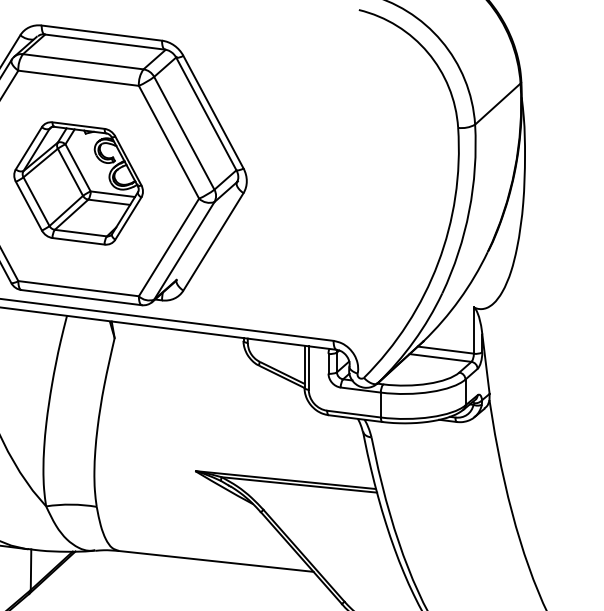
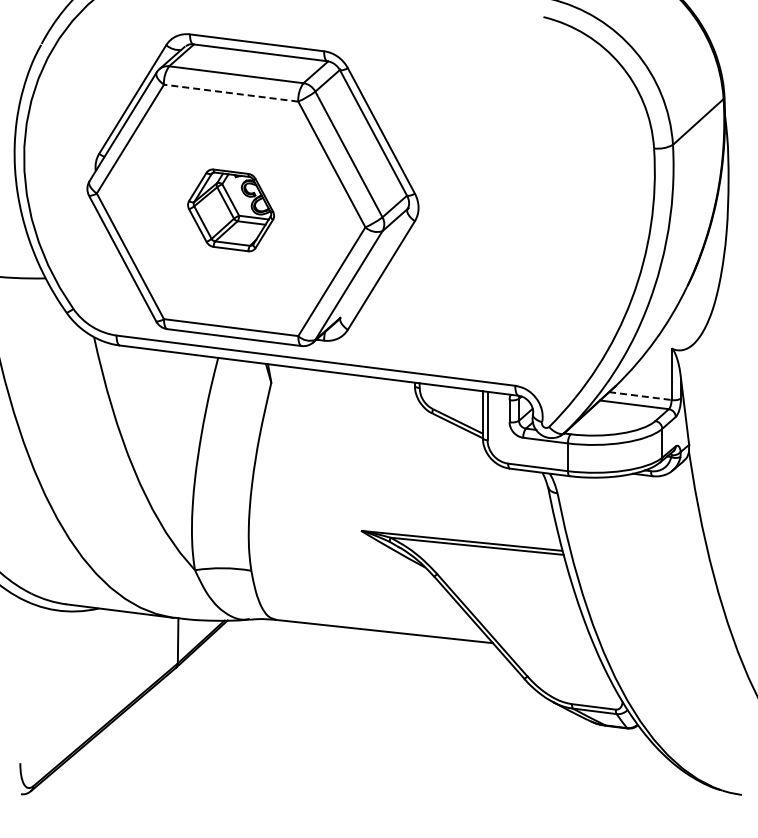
line: (78, 78) -> (231, 93), solid -> dashed
part: (78, 183) -> (230, 210), size x0.6
line: (445, 350) -> (640, 396), solid -> dashed

